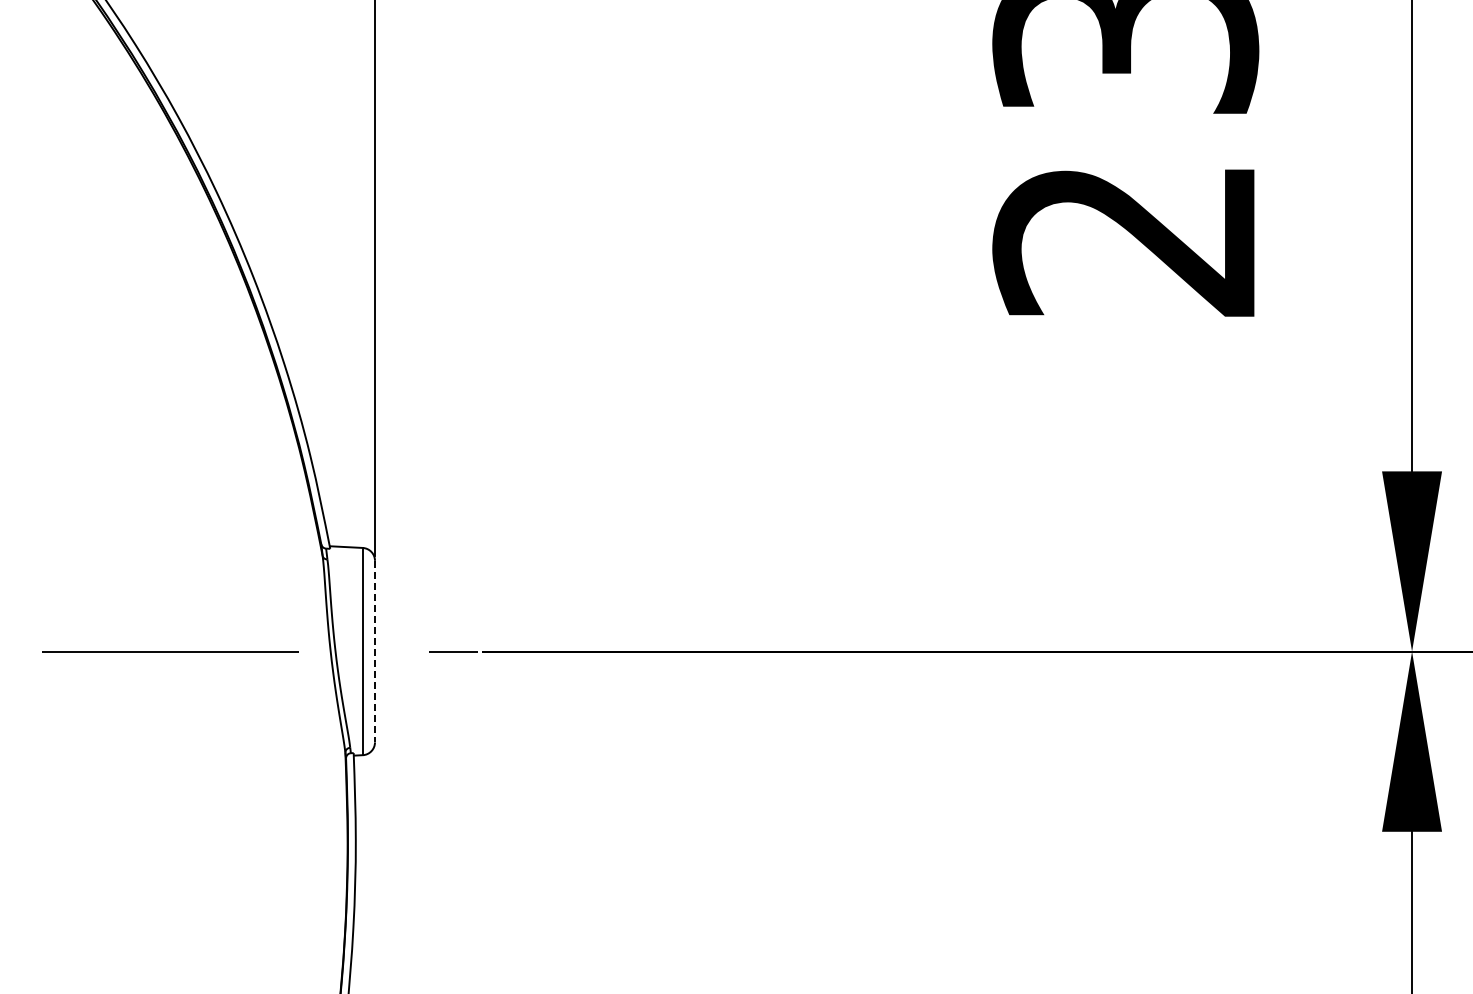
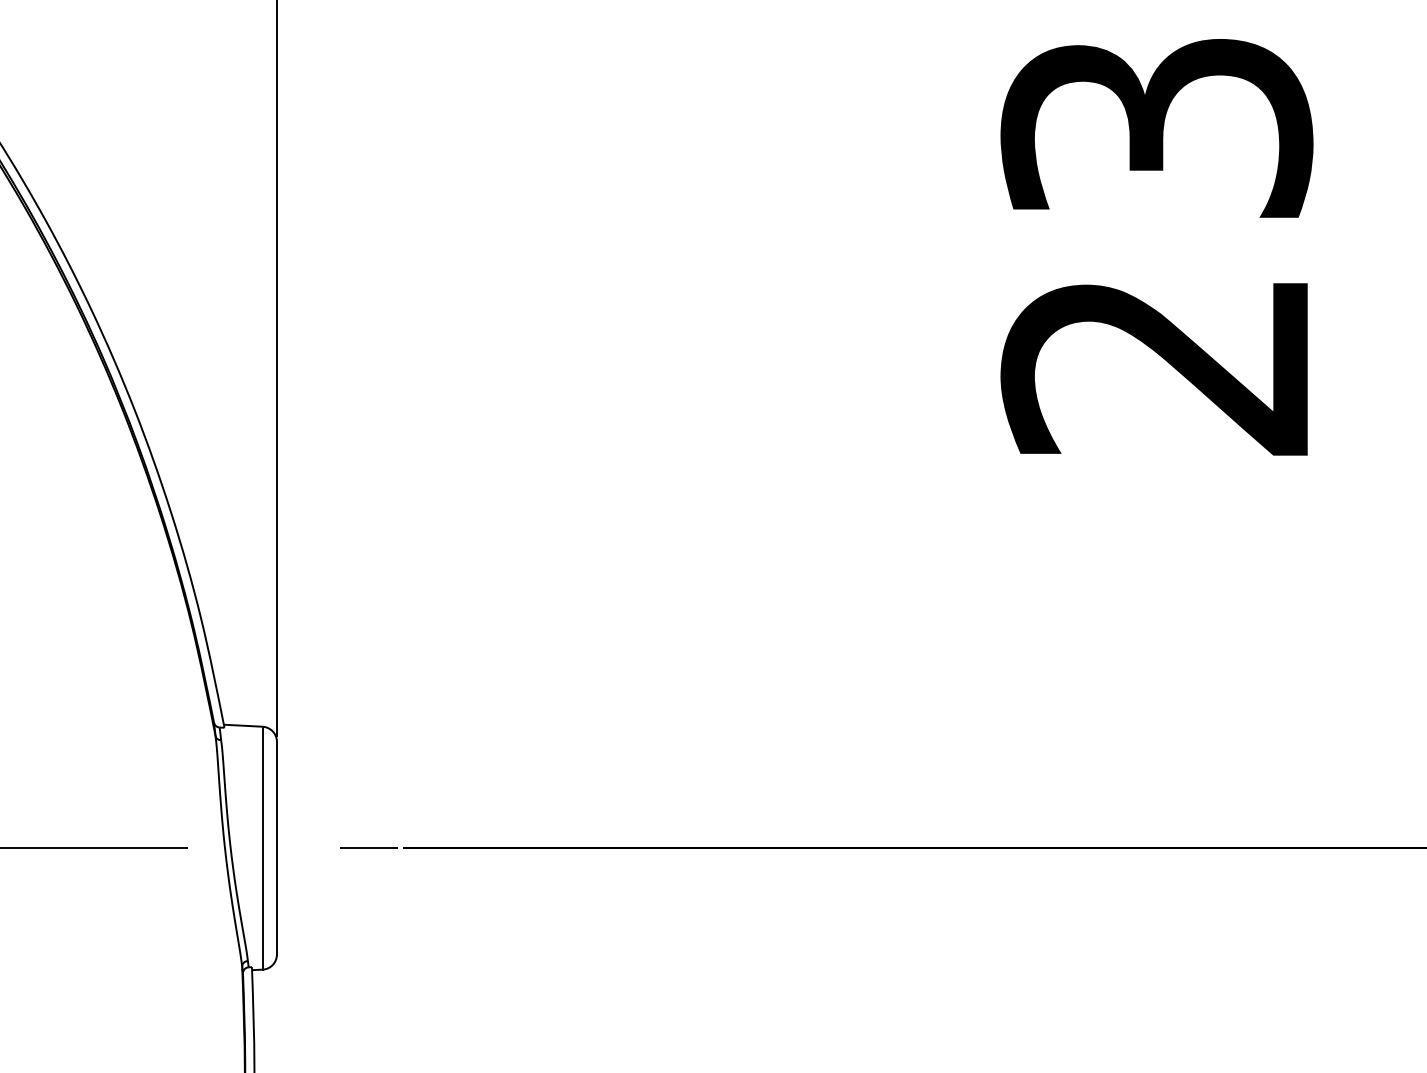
line: (375, 651) -> (277, 848), dashed -> solid

